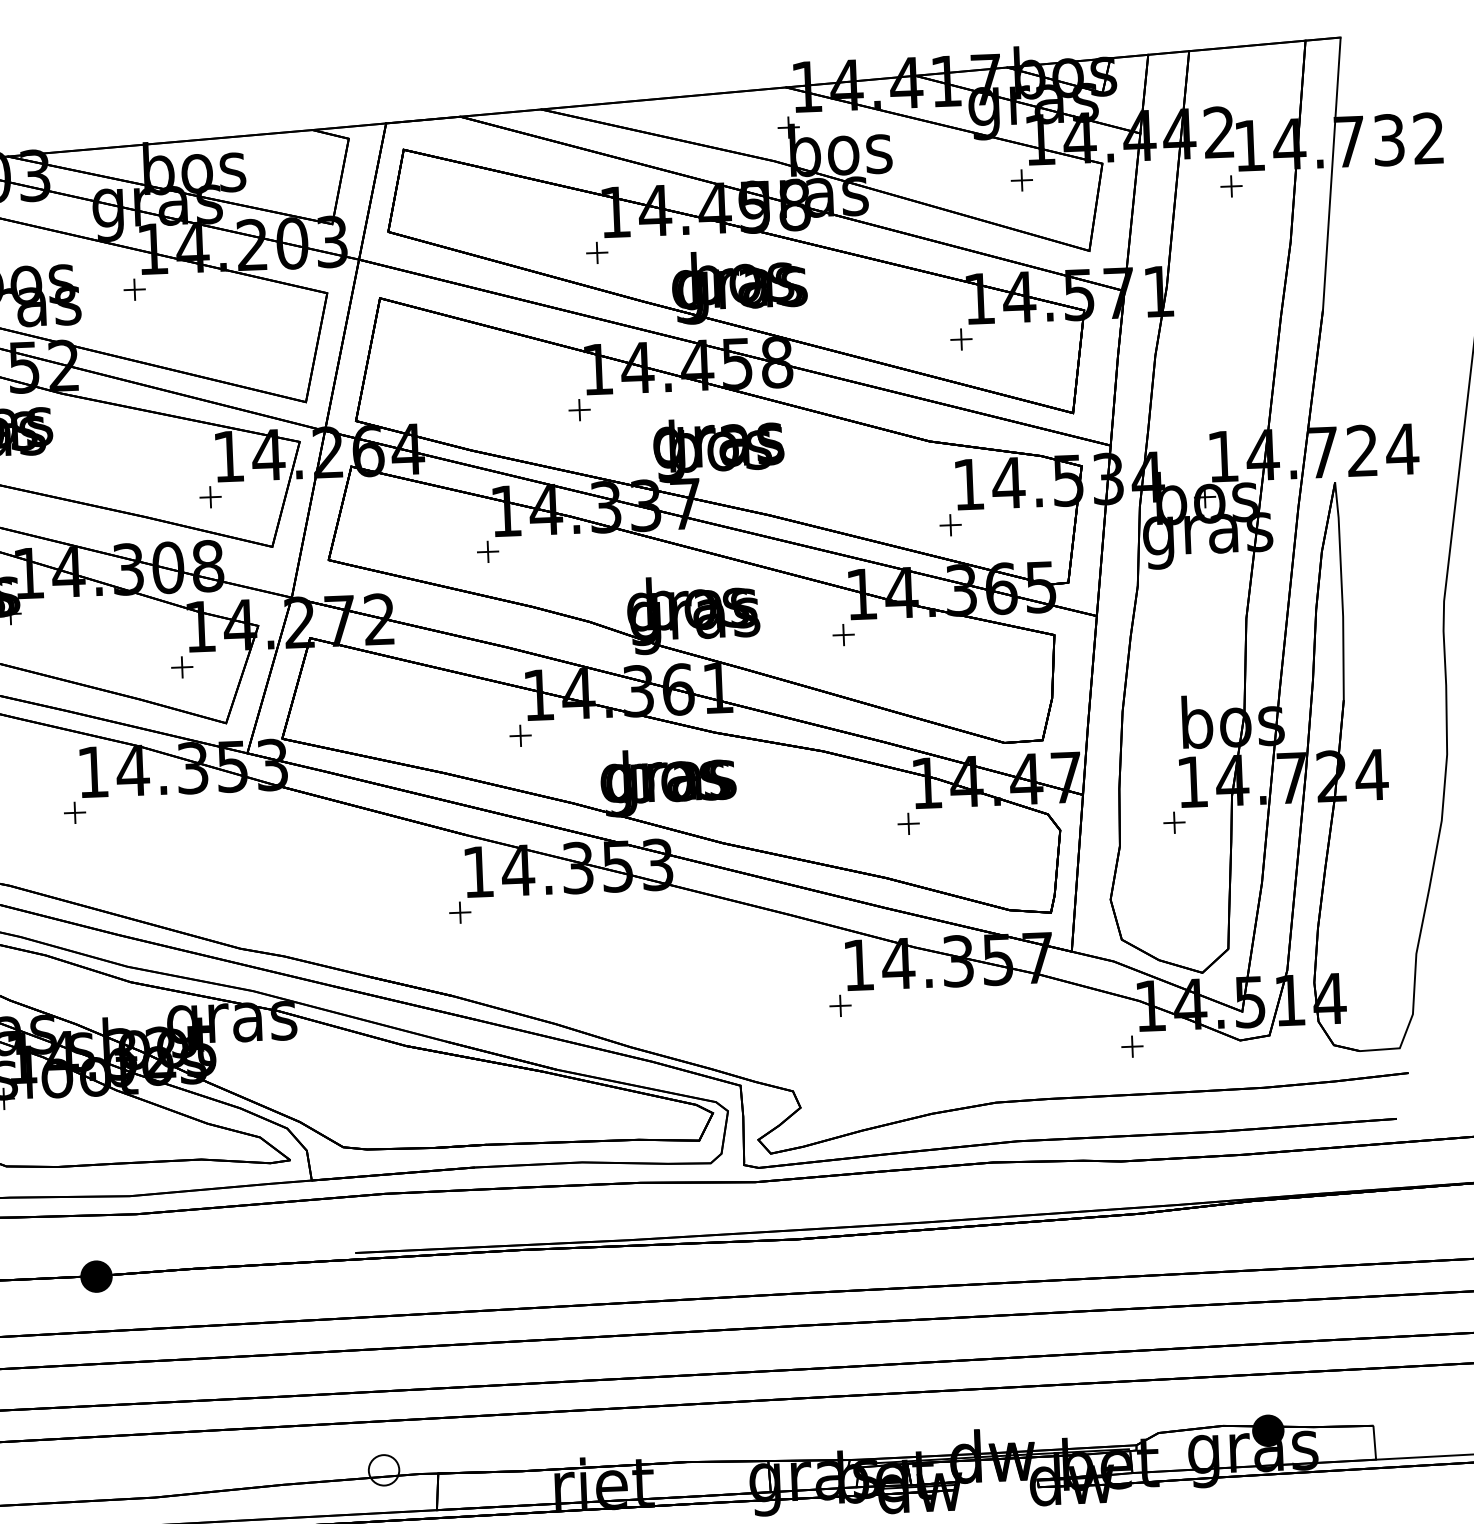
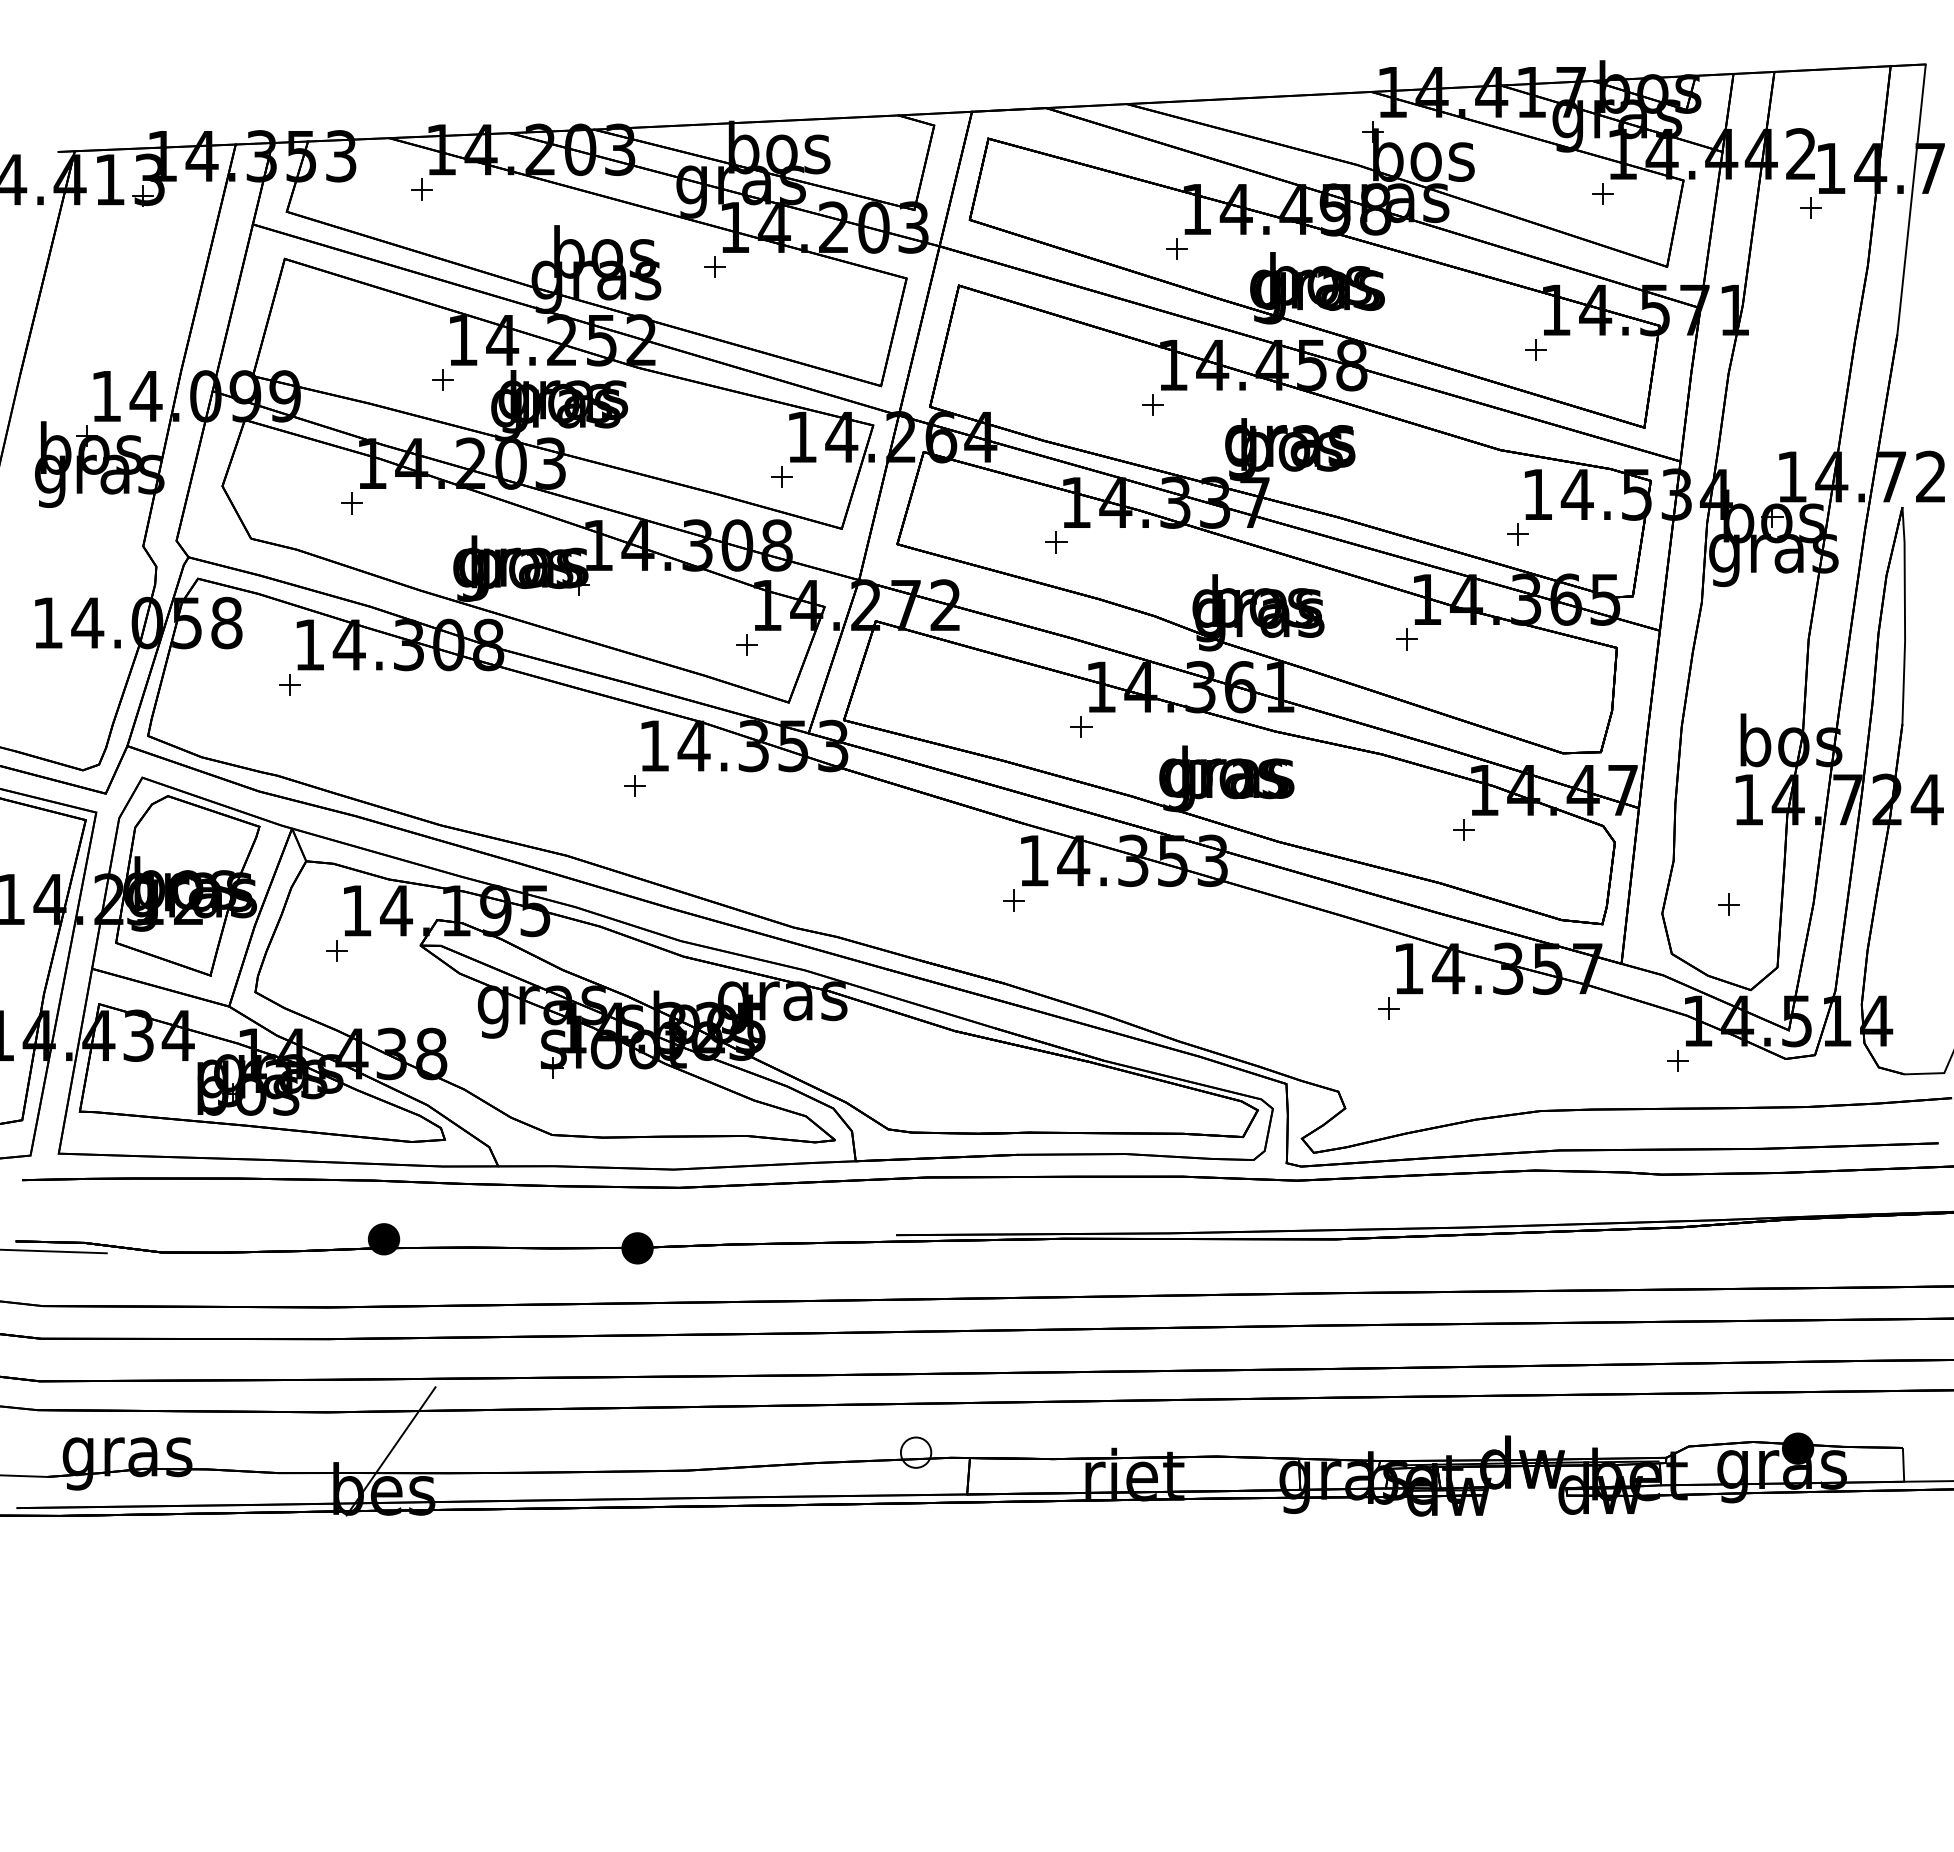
part: (1174, 822) -> (1728, 904), moved

